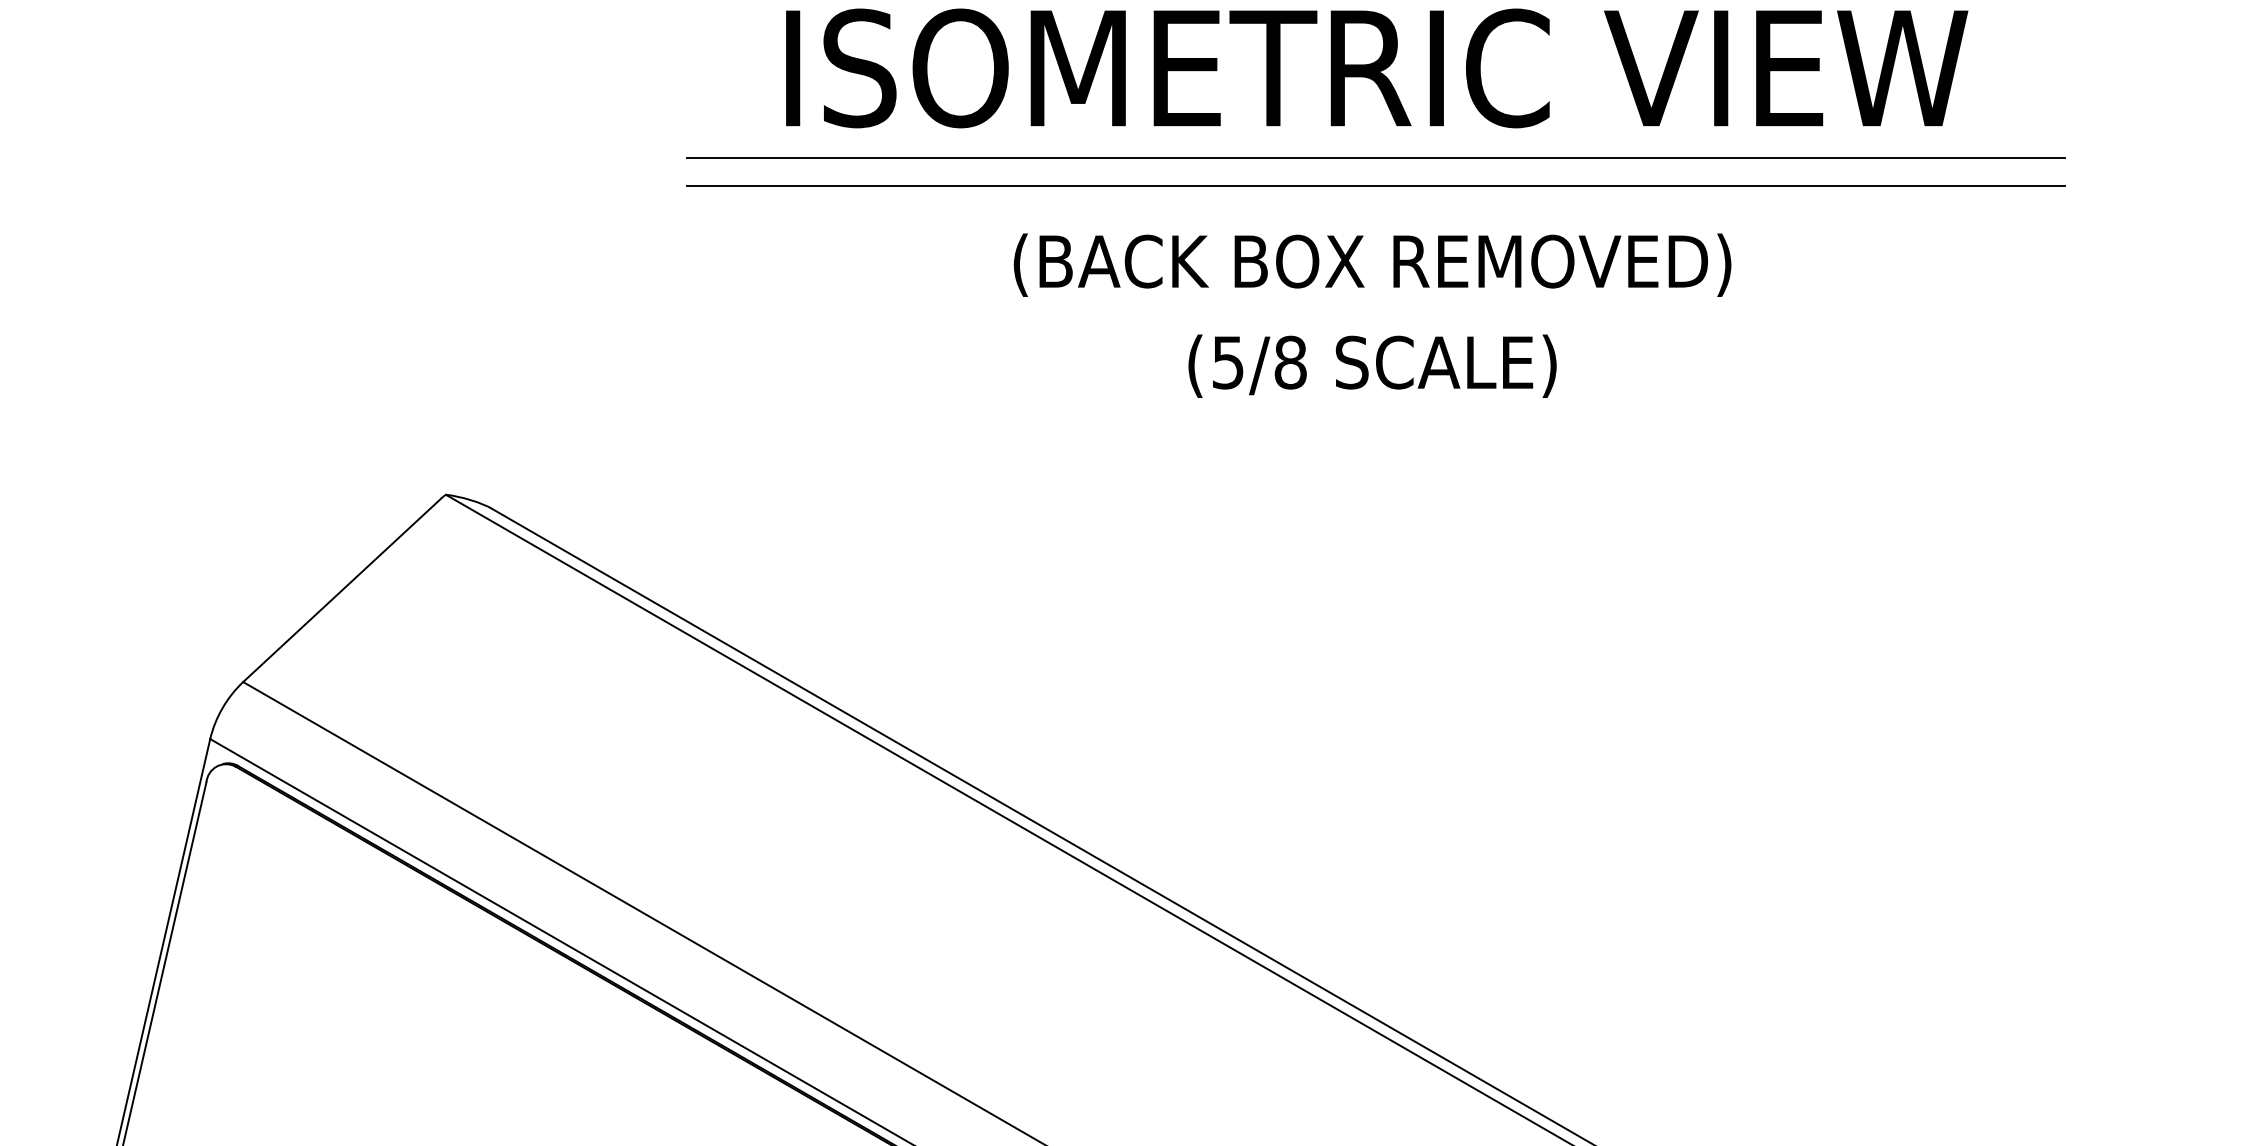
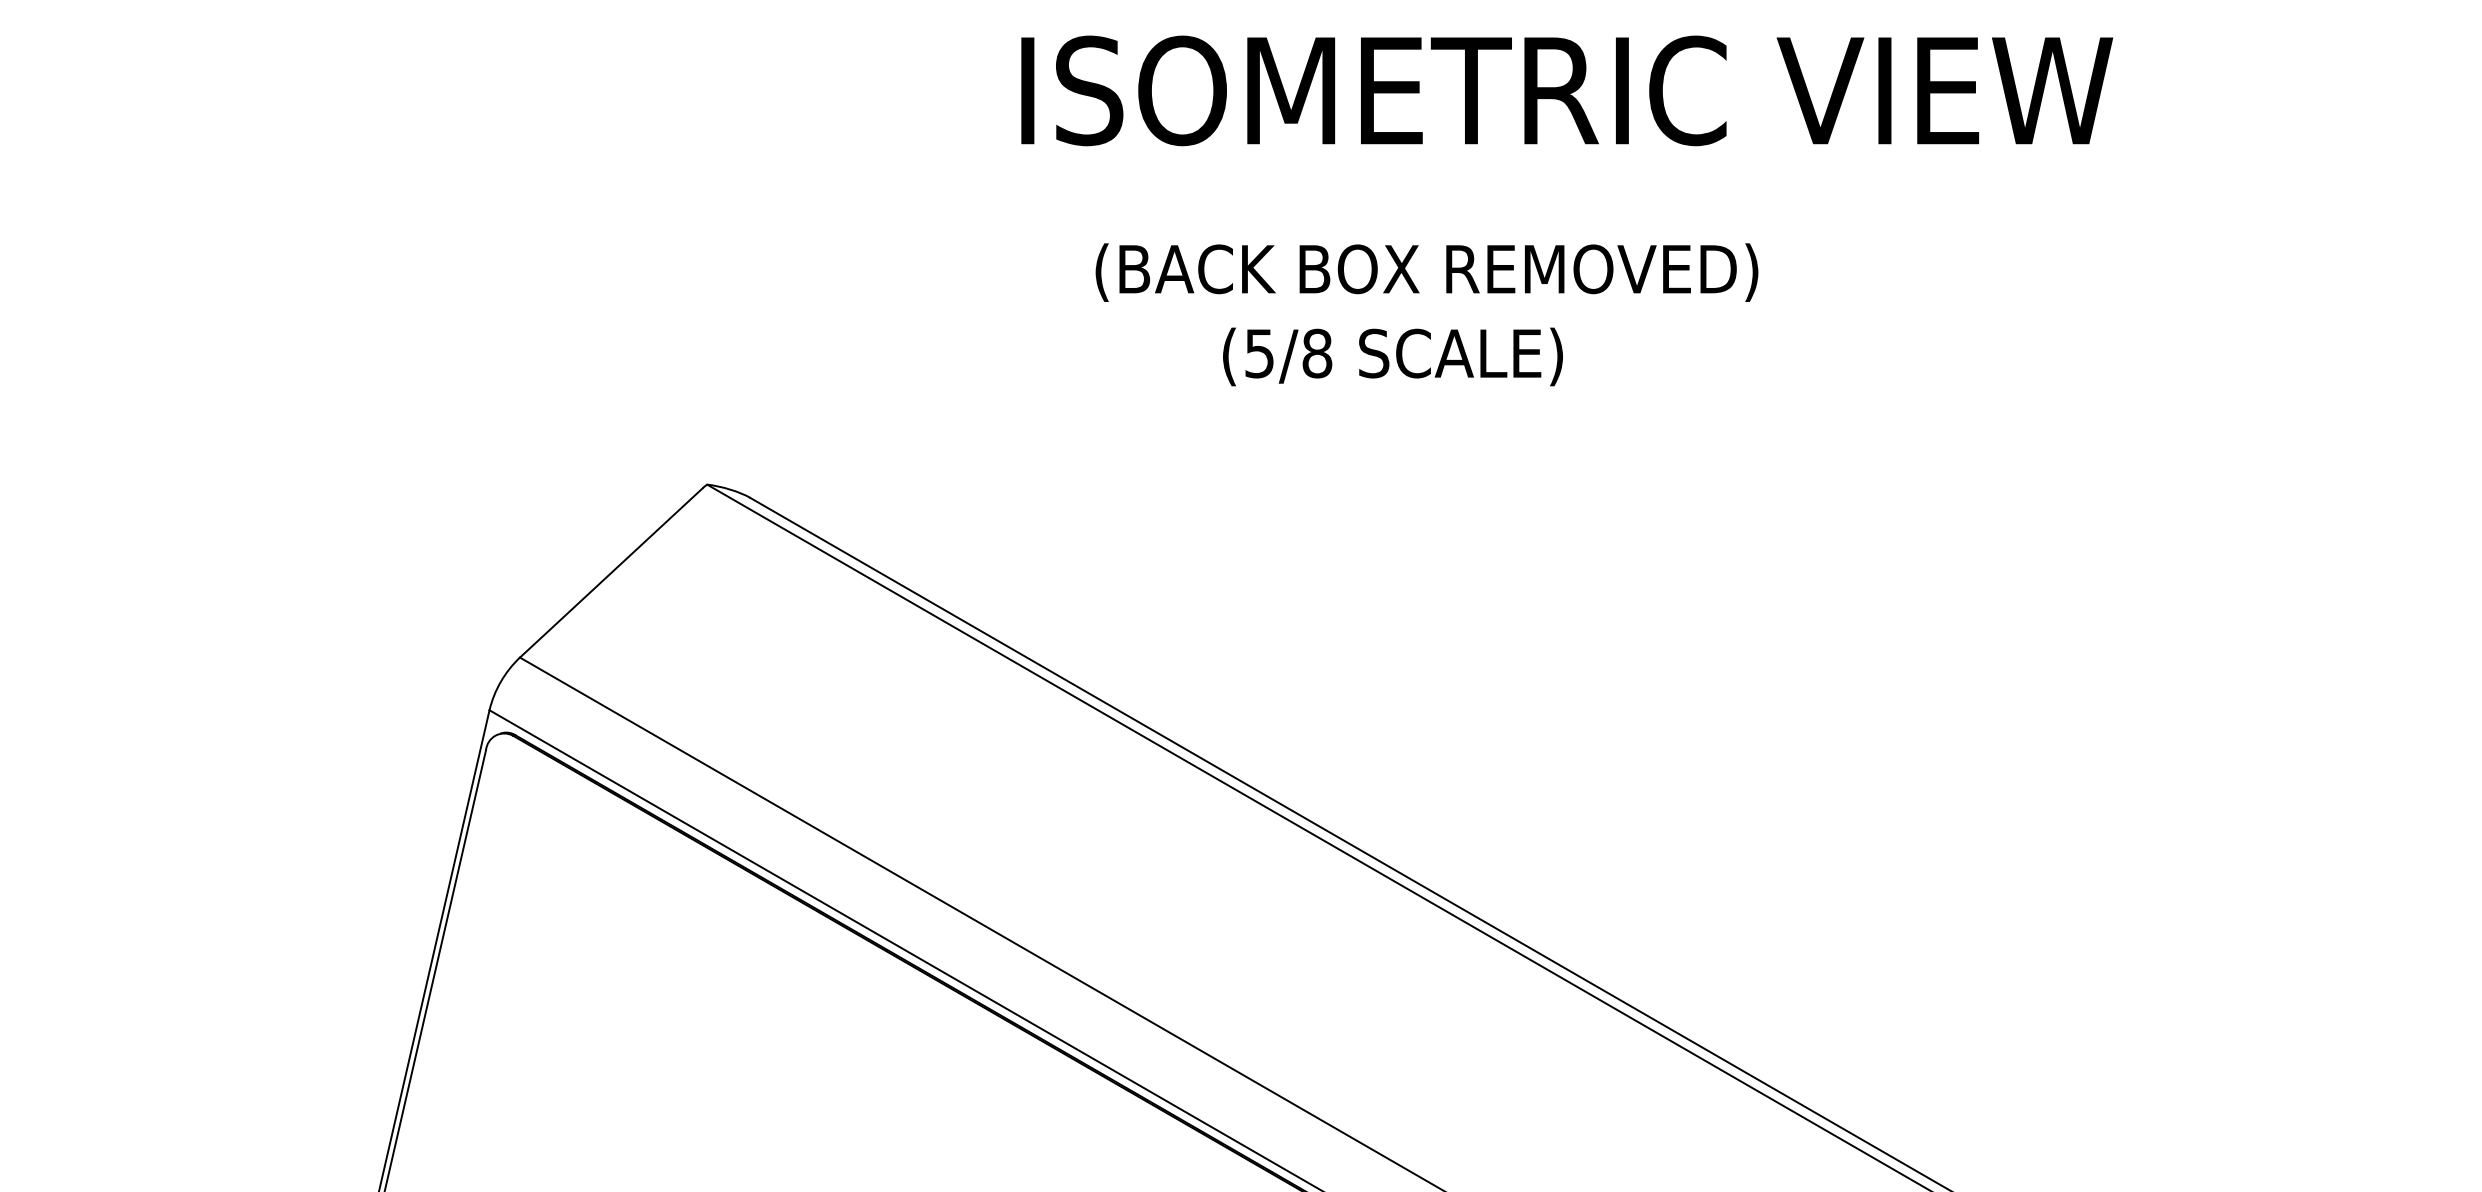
line: (1375, 157) -> (1565, 173), removed
line: (1375, 186) -> (1565, 199), removed
text: (1372, 265) -> (1426, 272), moved
text: (1372, 365) -> (1392, 356), moved

